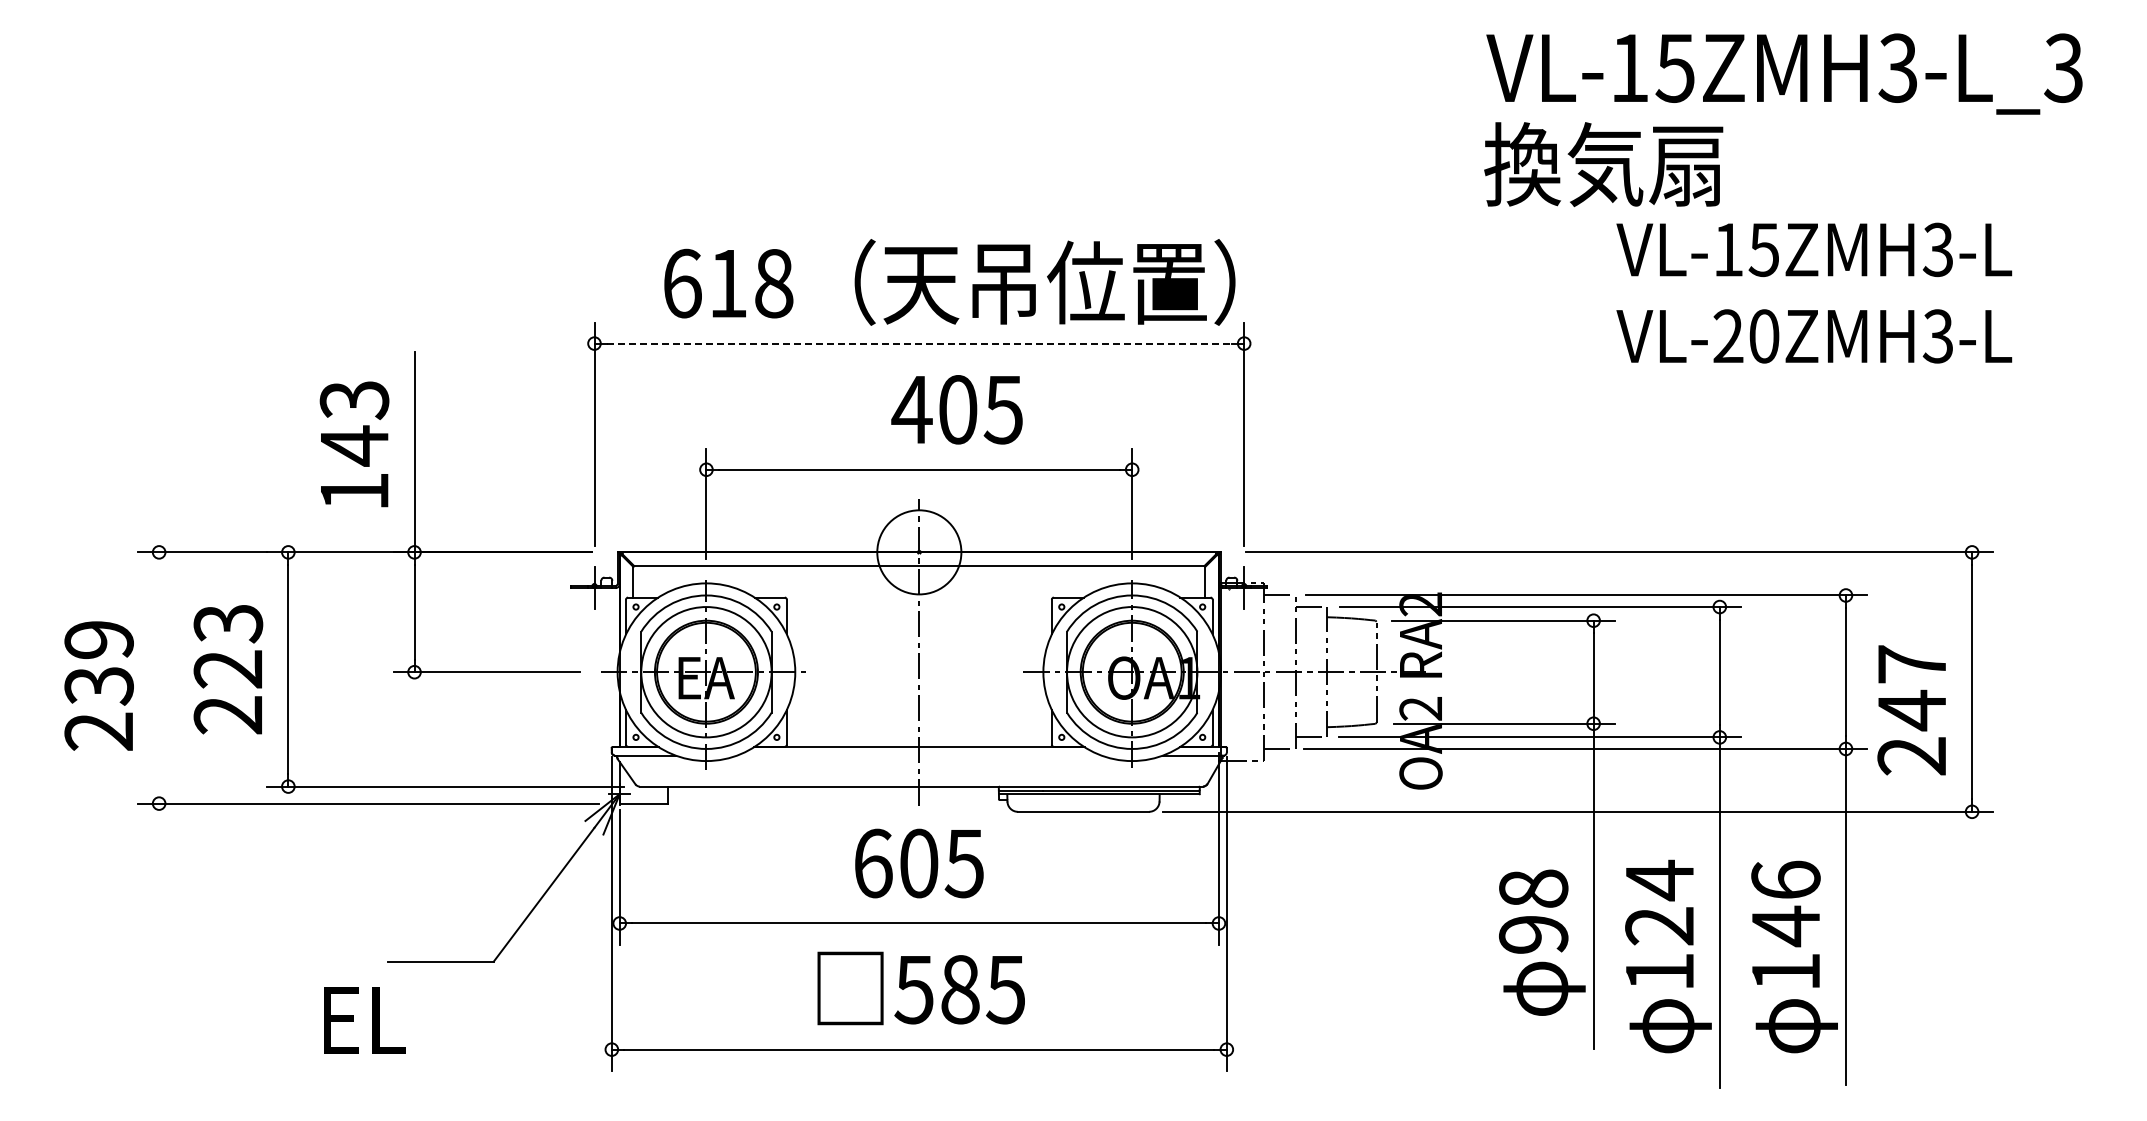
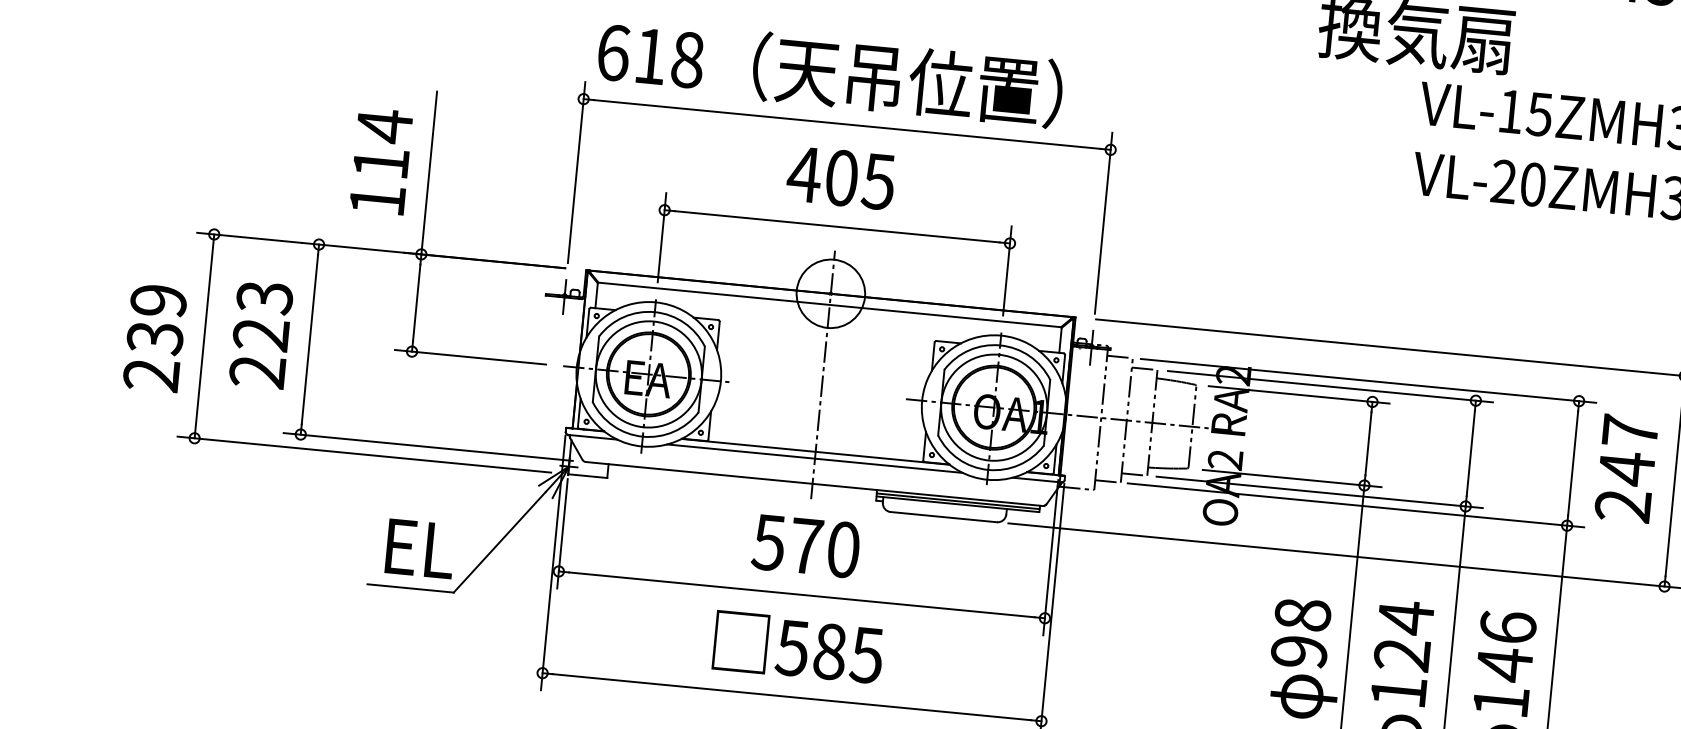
text: (949, 282) -> (830, 72), moved
line: (919, 343) -> (847, 124), dashed -> solid
text: (956, 409) -> (840, 177), moved
text: (354, 422) -> (382, 144), 143 -> 114
line: (159, 677) -> (204, 335), added
text: (1911, 710) -> (1626, 468), moved
line: (919, 755) -> (815, 458), added
text: (918, 863) -> (805, 546), 605 -> 570
text: (364, 1020) -> (420, 549), moved

